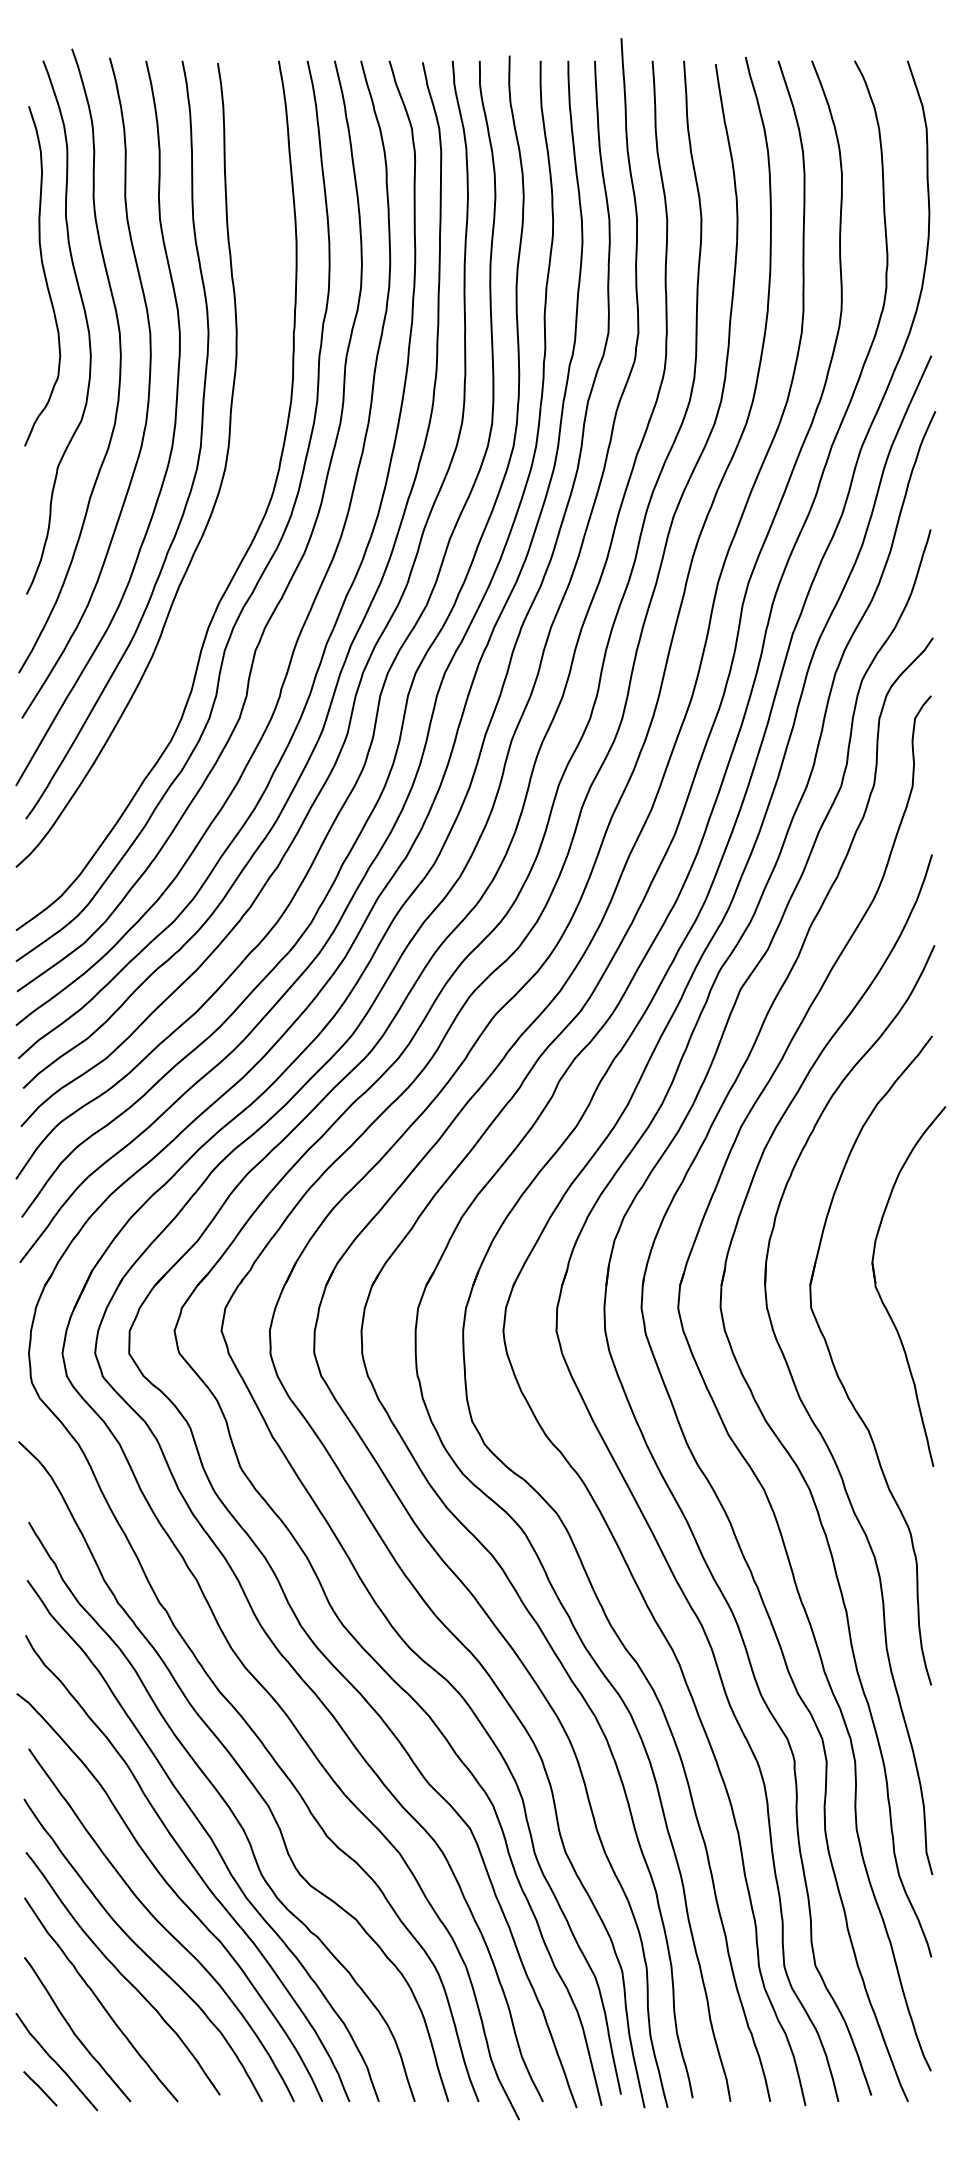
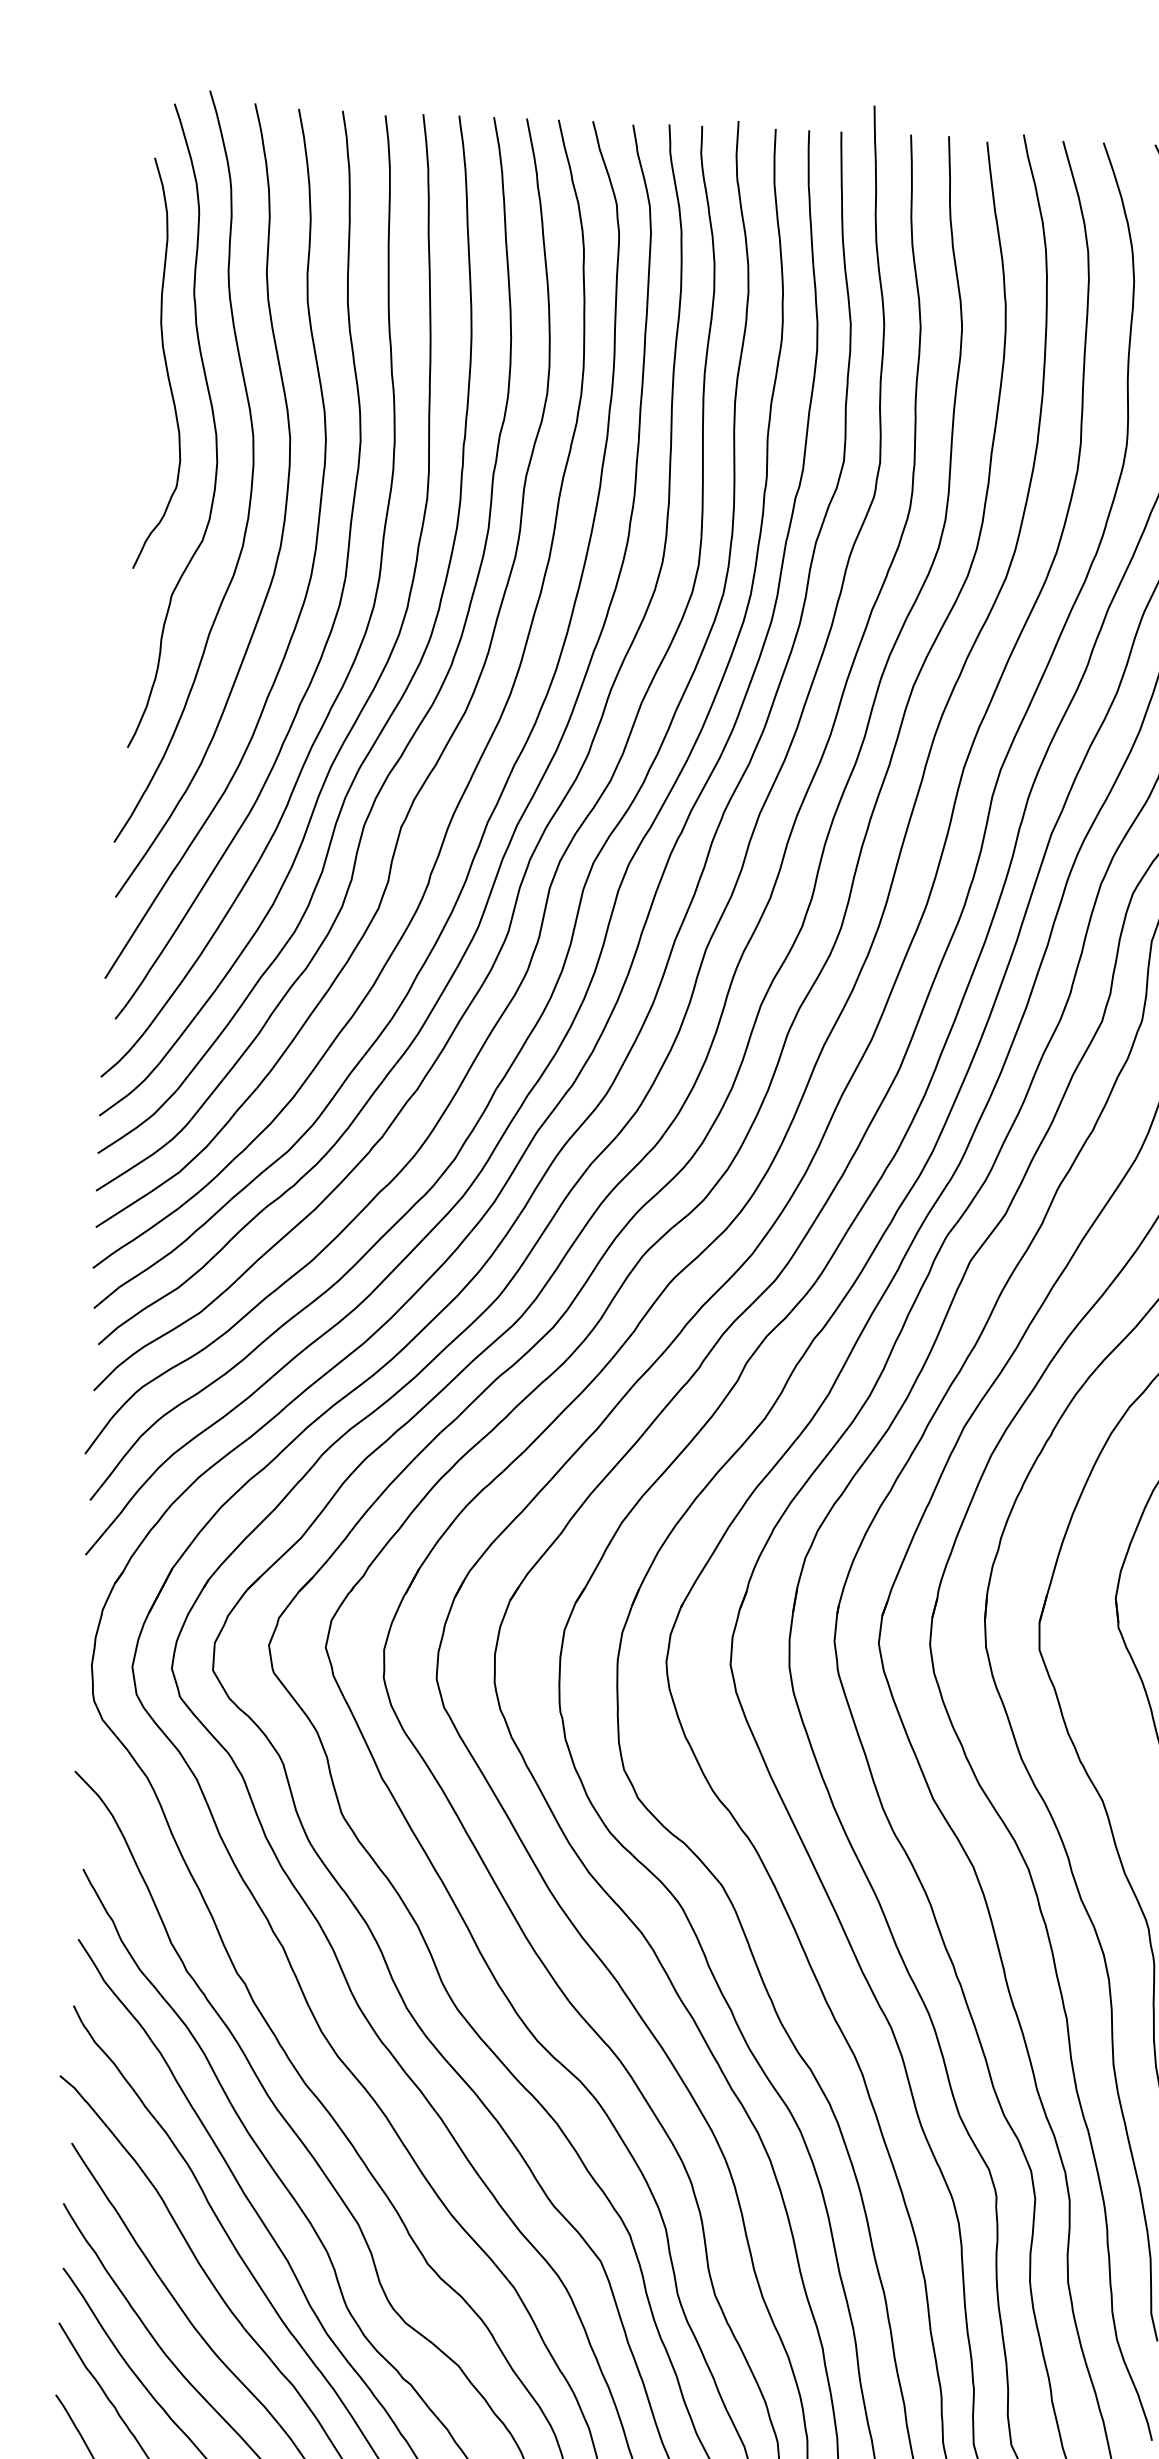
curve: (233, 522) -> (381, 671), added

